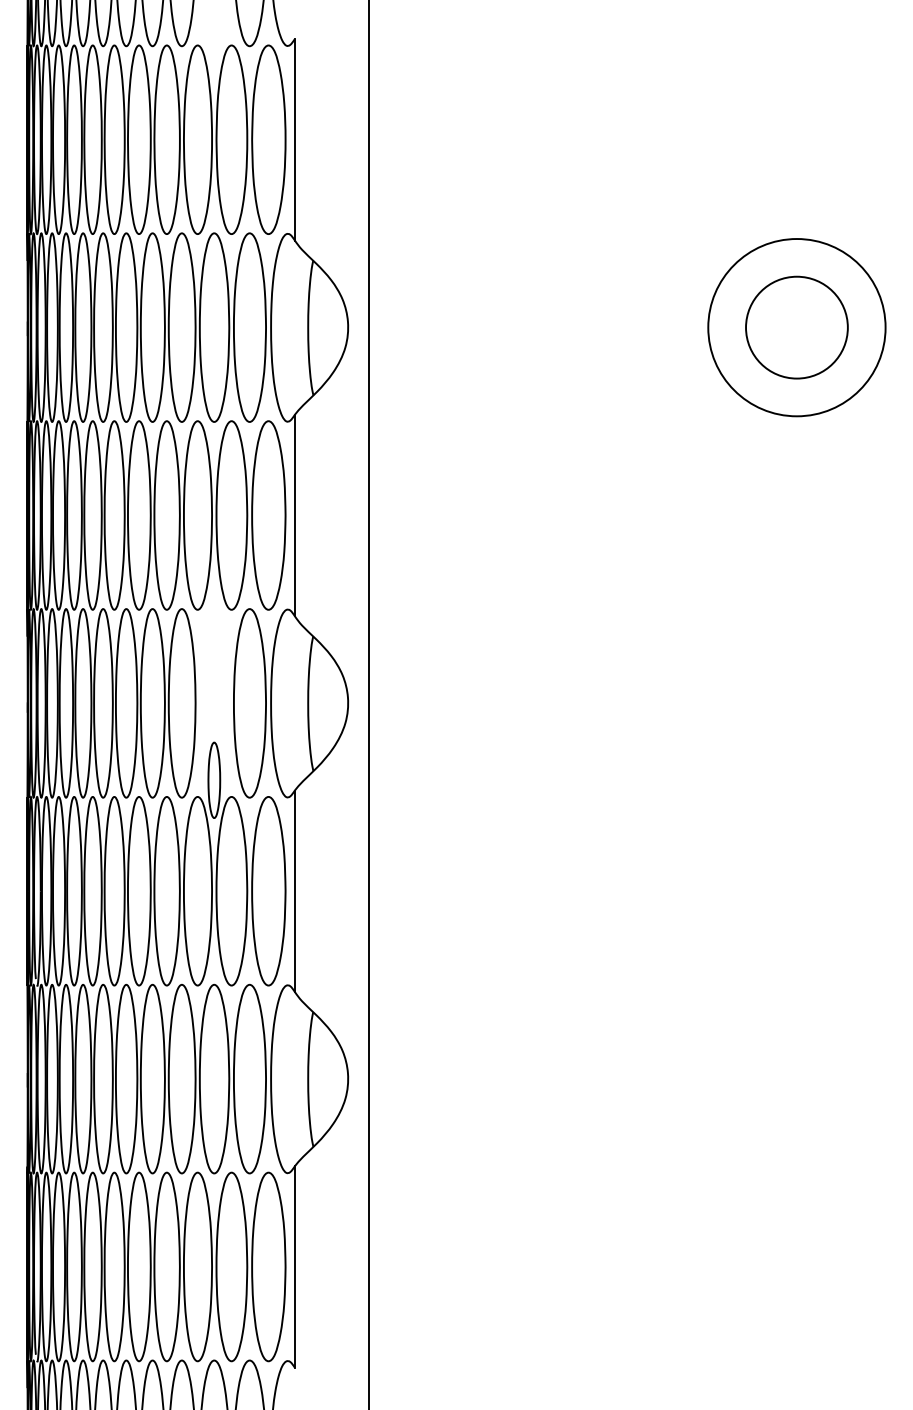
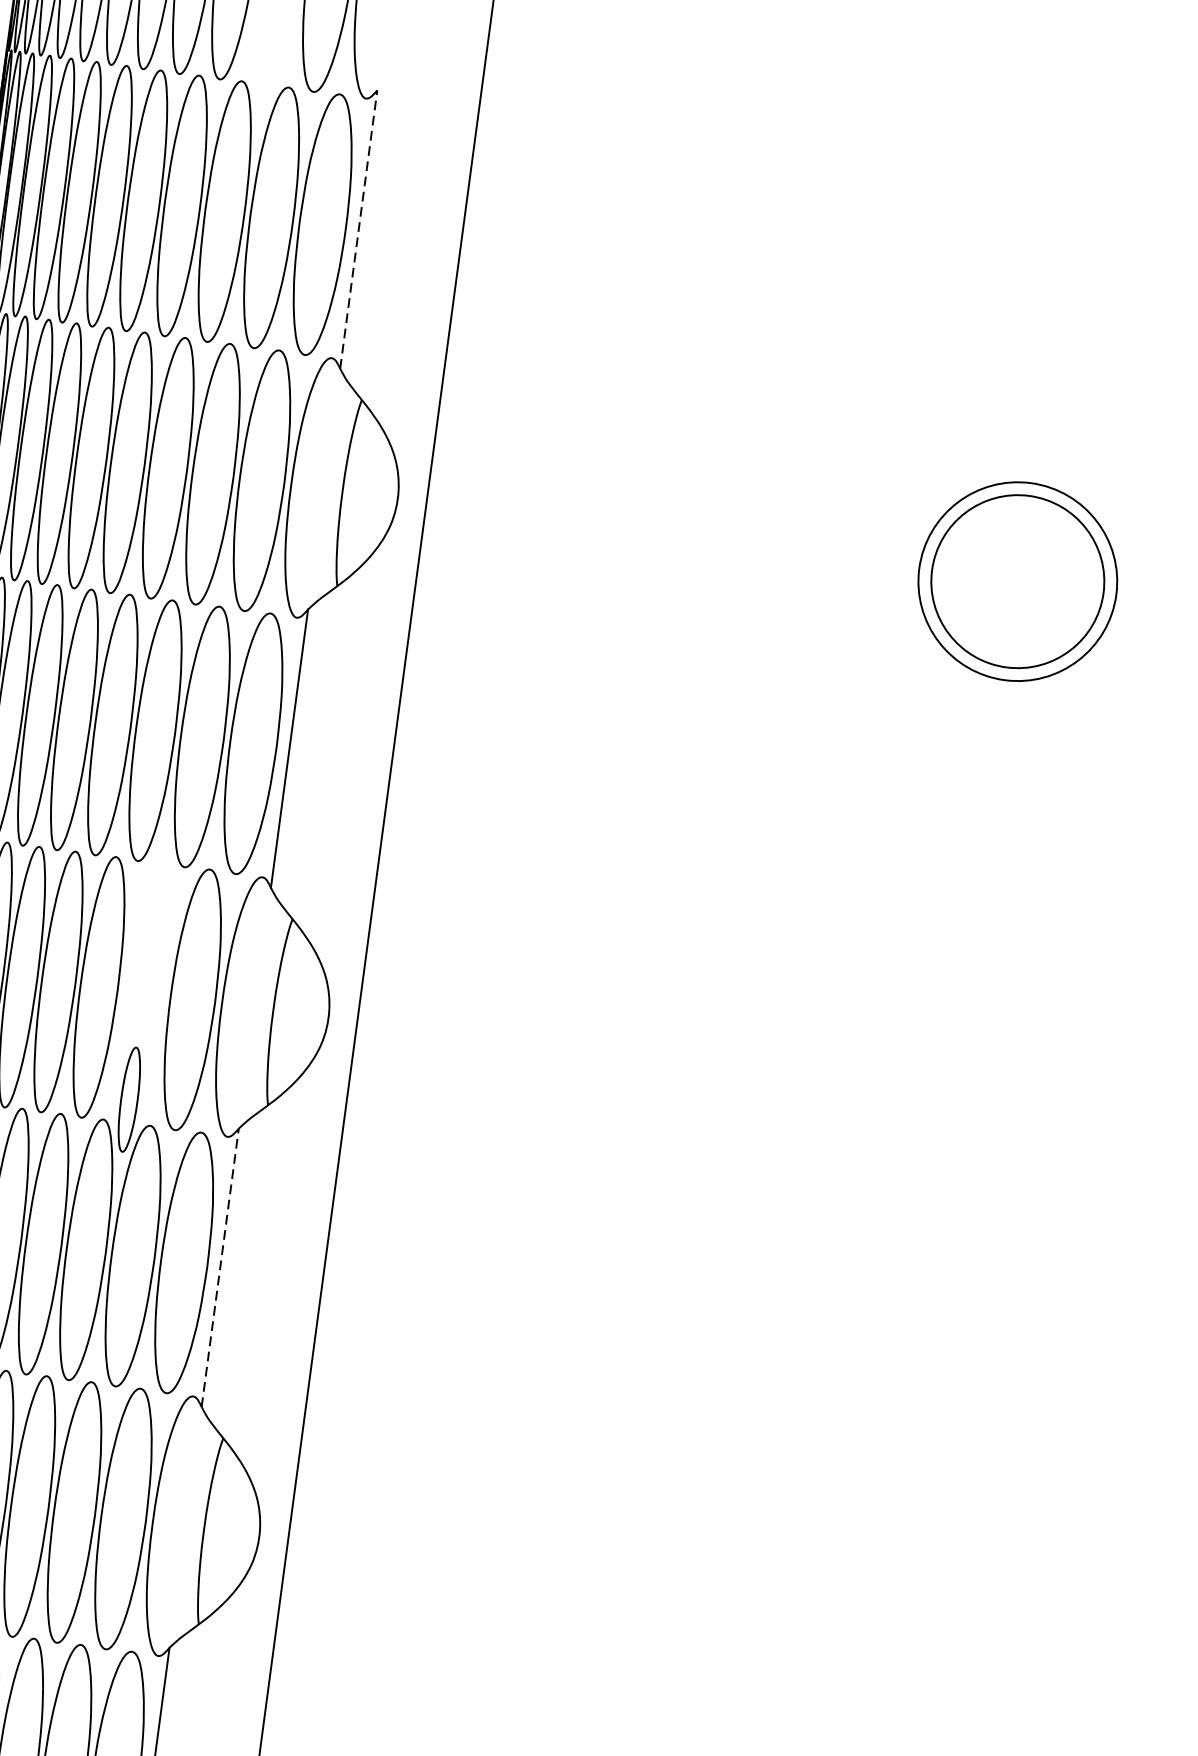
line: (294, 139) -> (358, 229), solid -> dashed
circle: (796, 327) -> (1017, 581), size x0.7
circle: (796, 327) -> (1017, 581), size x1.4
line: (294, 891) -> (219, 1268), solid -> dashed

